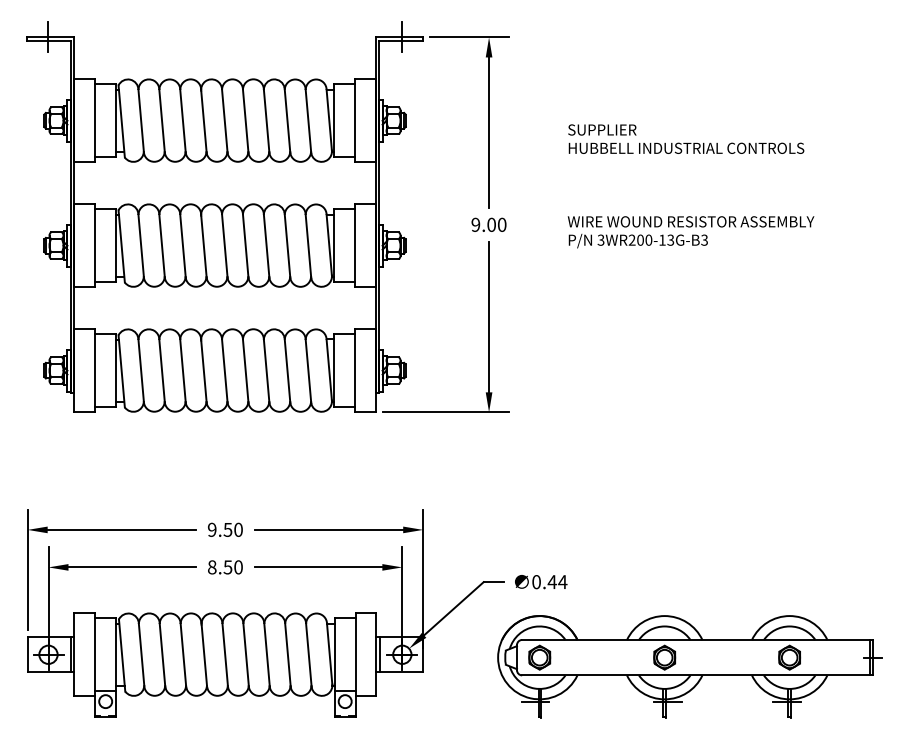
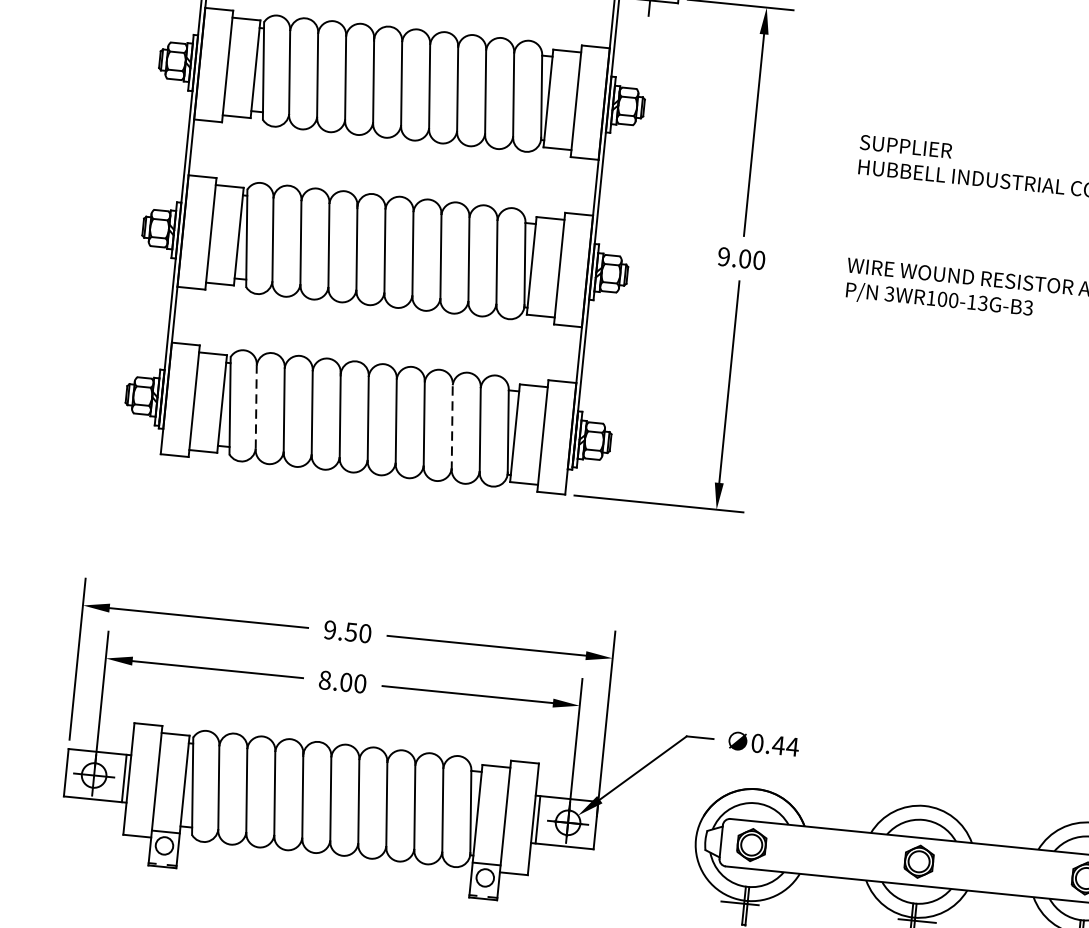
text: (631, 239) -> (930, 297), 3WR200-13G-B3 -> 3WR100-13G-B3
line: (141, 370) -> (256, 407), solid -> dashed
line: (287, 370) -> (452, 426), solid -> dashed
text: (227, 567) -> (345, 682), 8.50 -> 8.00

